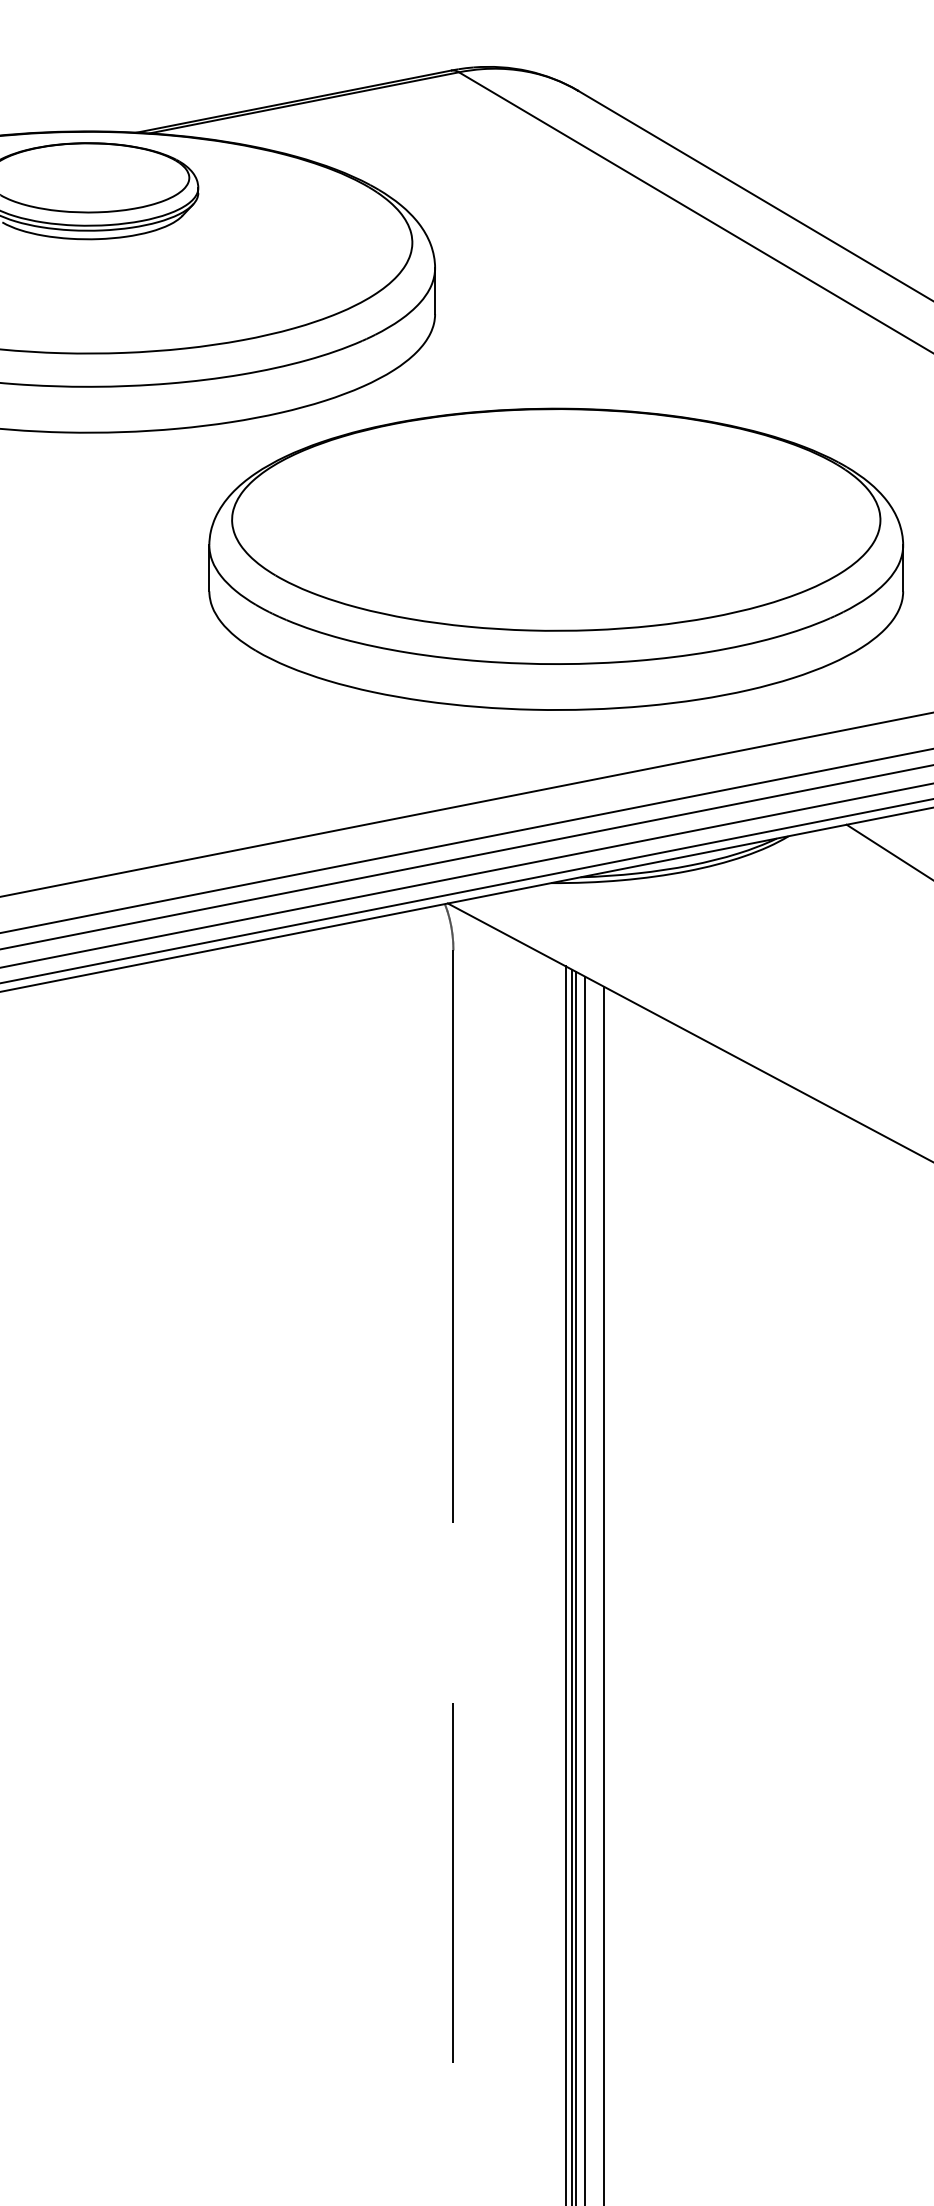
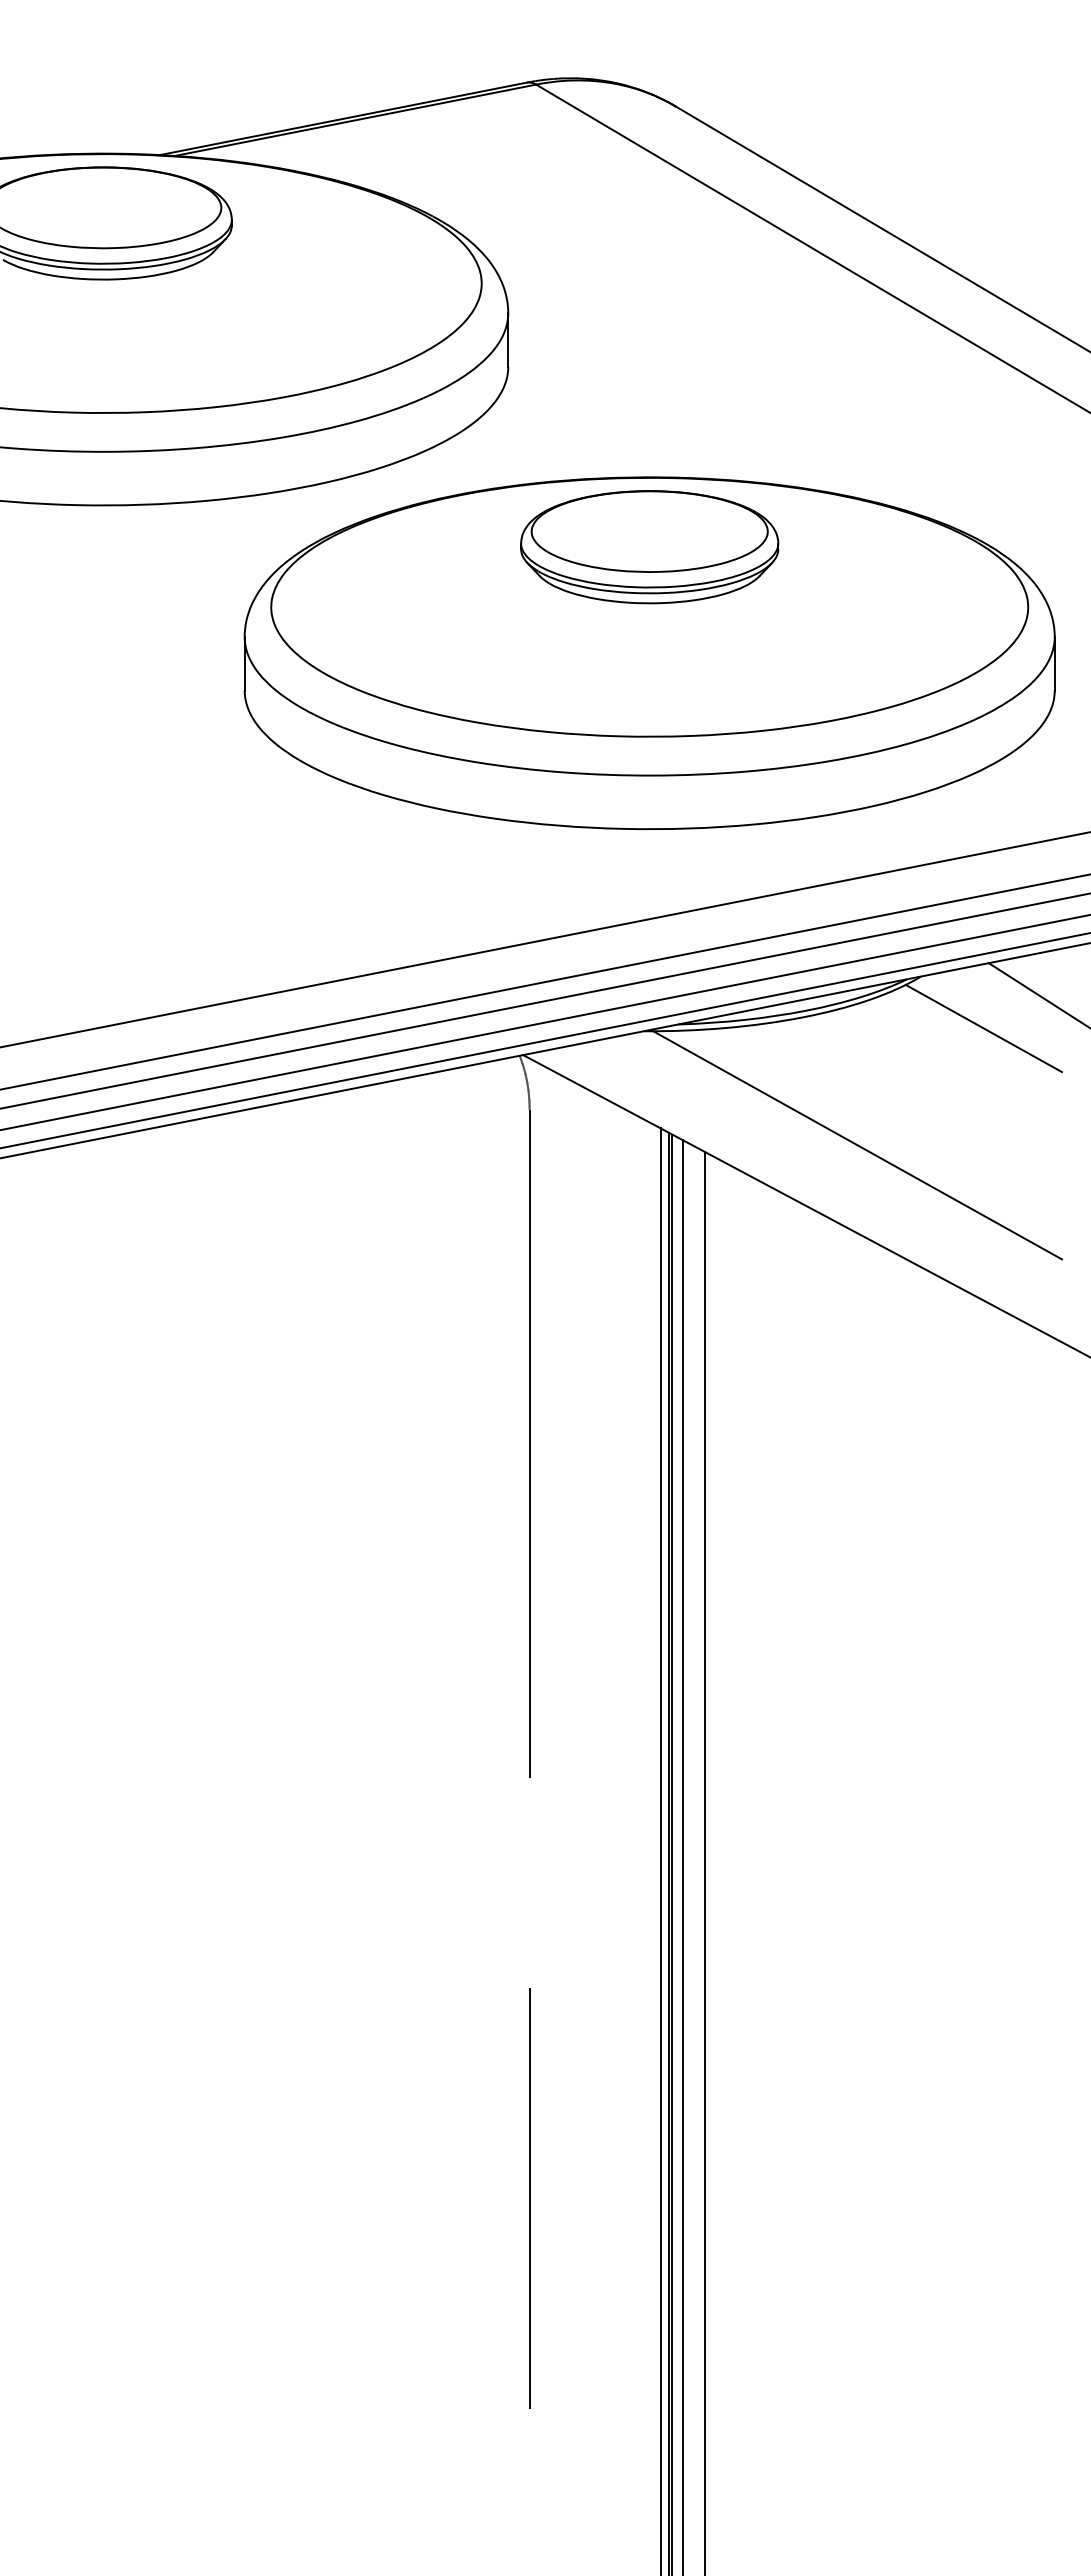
part: (556, 468) -> (649, 547), added
line: (842, 880) -> (983, 1028), added
line: (734, 980) -> (857, 1145), added

